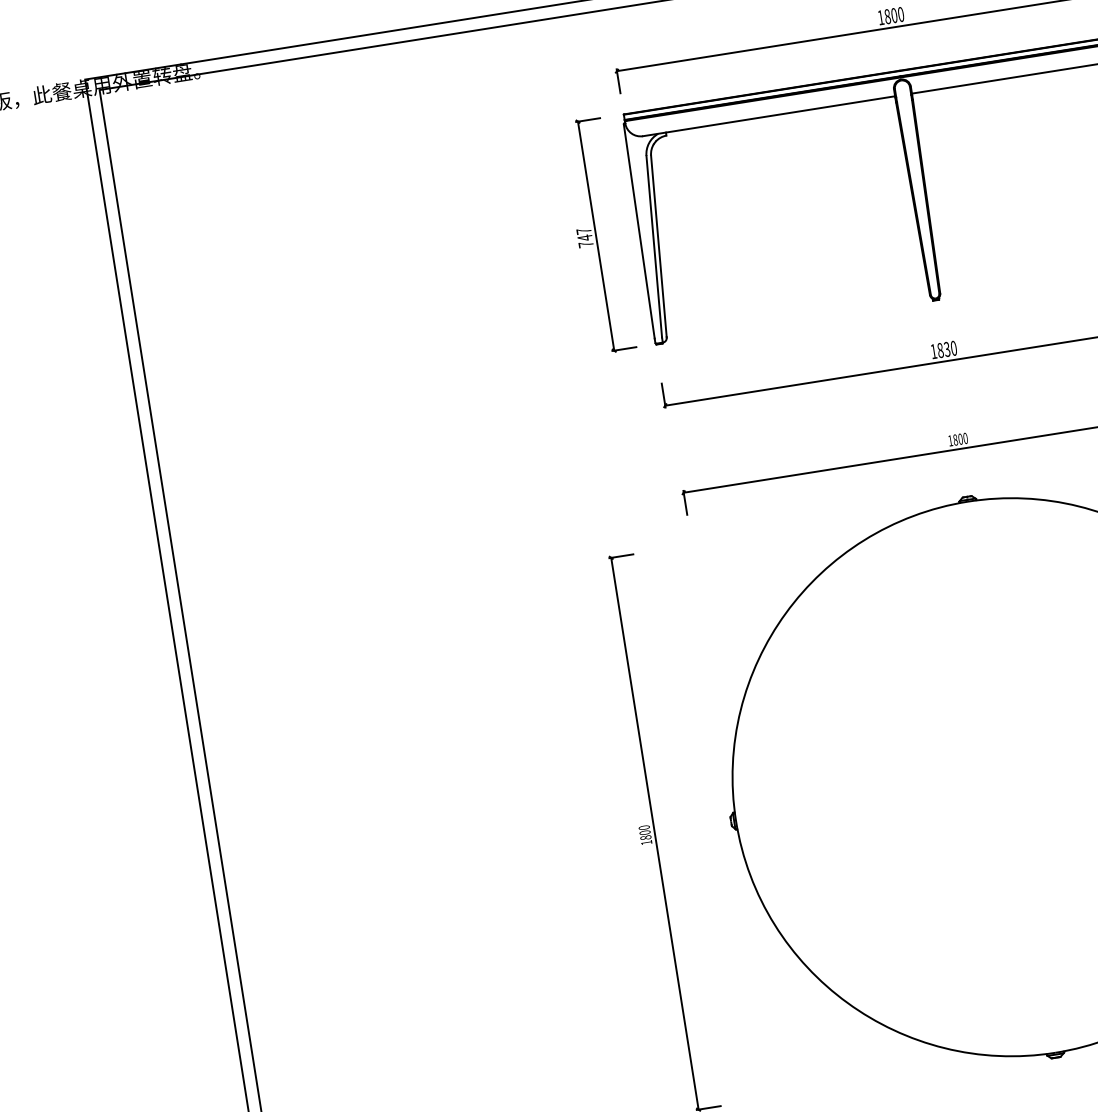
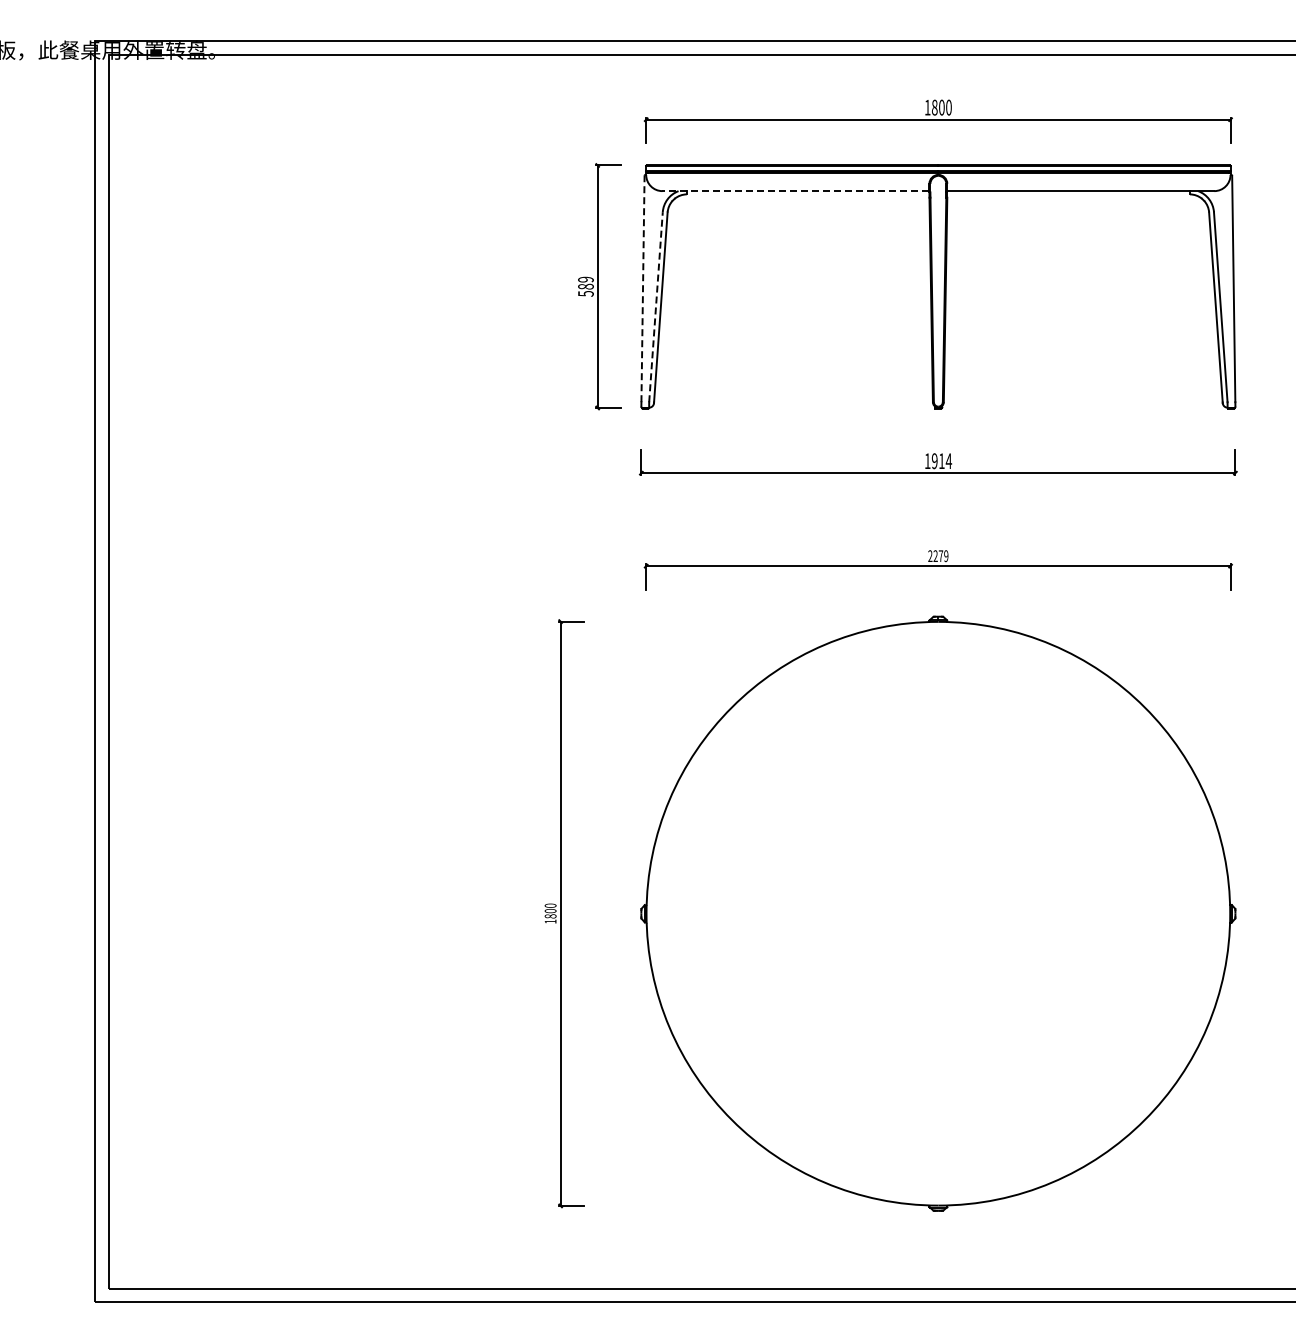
line: (768, 116) -> (795, 191), solid -> dashed
line: (639, 230) -> (643, 288), solid -> dashed
text: (584, 237) -> (585, 286), 747 -> 589
line: (654, 246) -> (656, 306), solid -> dashed
text: (946, 349) -> (941, 461), 1830 -> 1914
text: (958, 439) -> (938, 556), 1800 -> 2279

